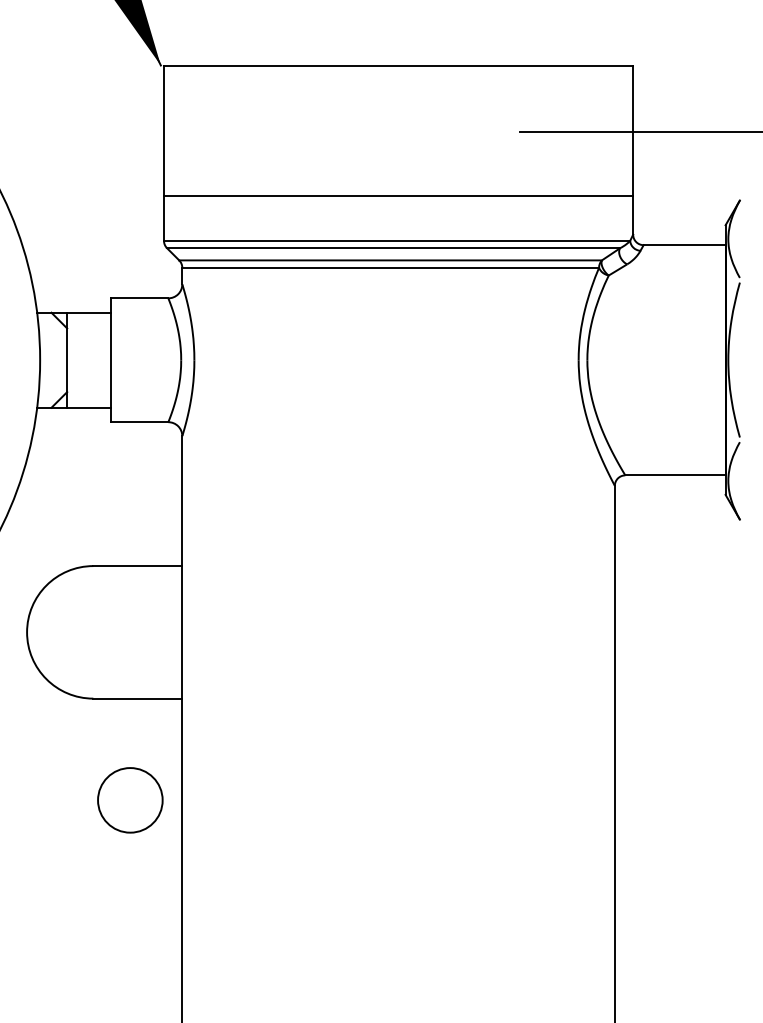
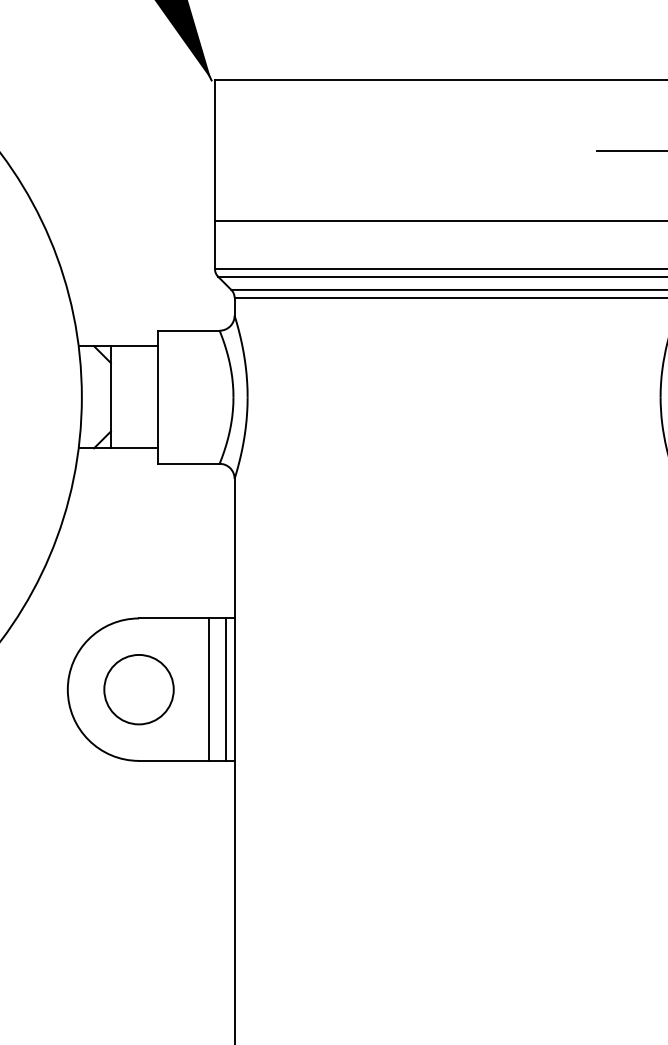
line: (158, 632) -> (209, 689), added
line: (174, 632) -> (226, 689), added
circle: (130, 800) -> (139, 689), moved

